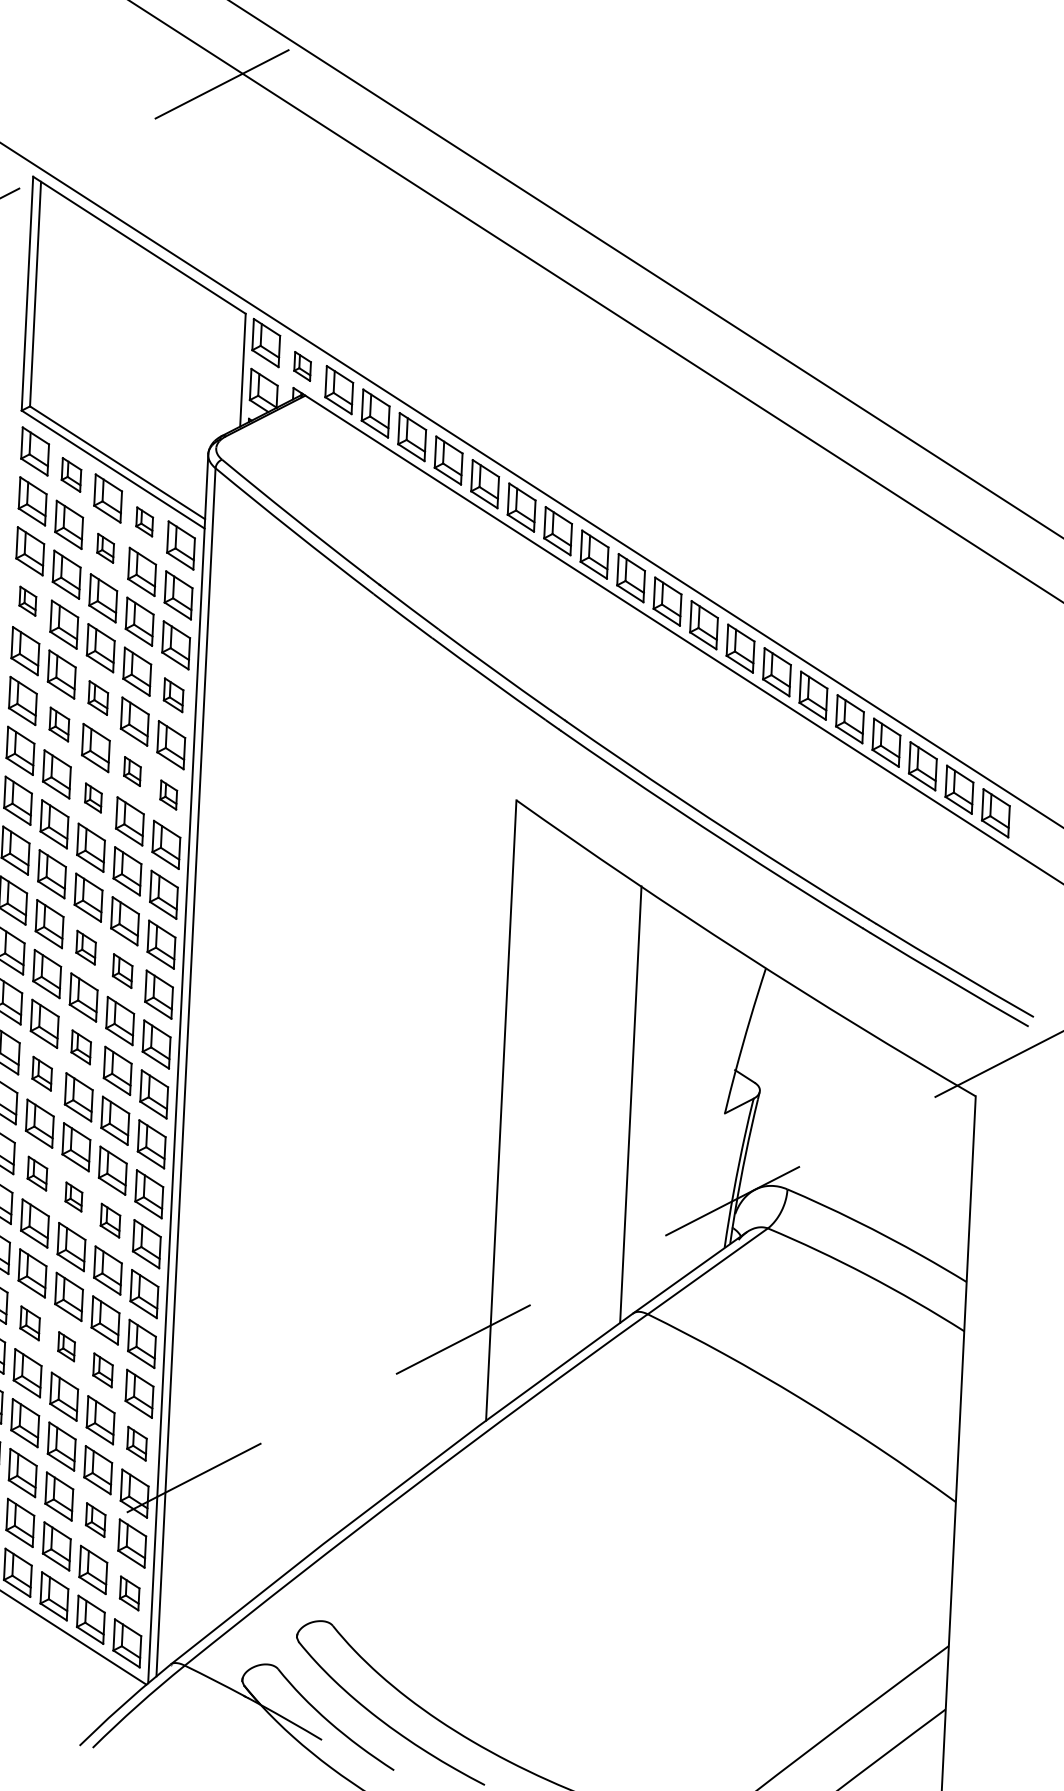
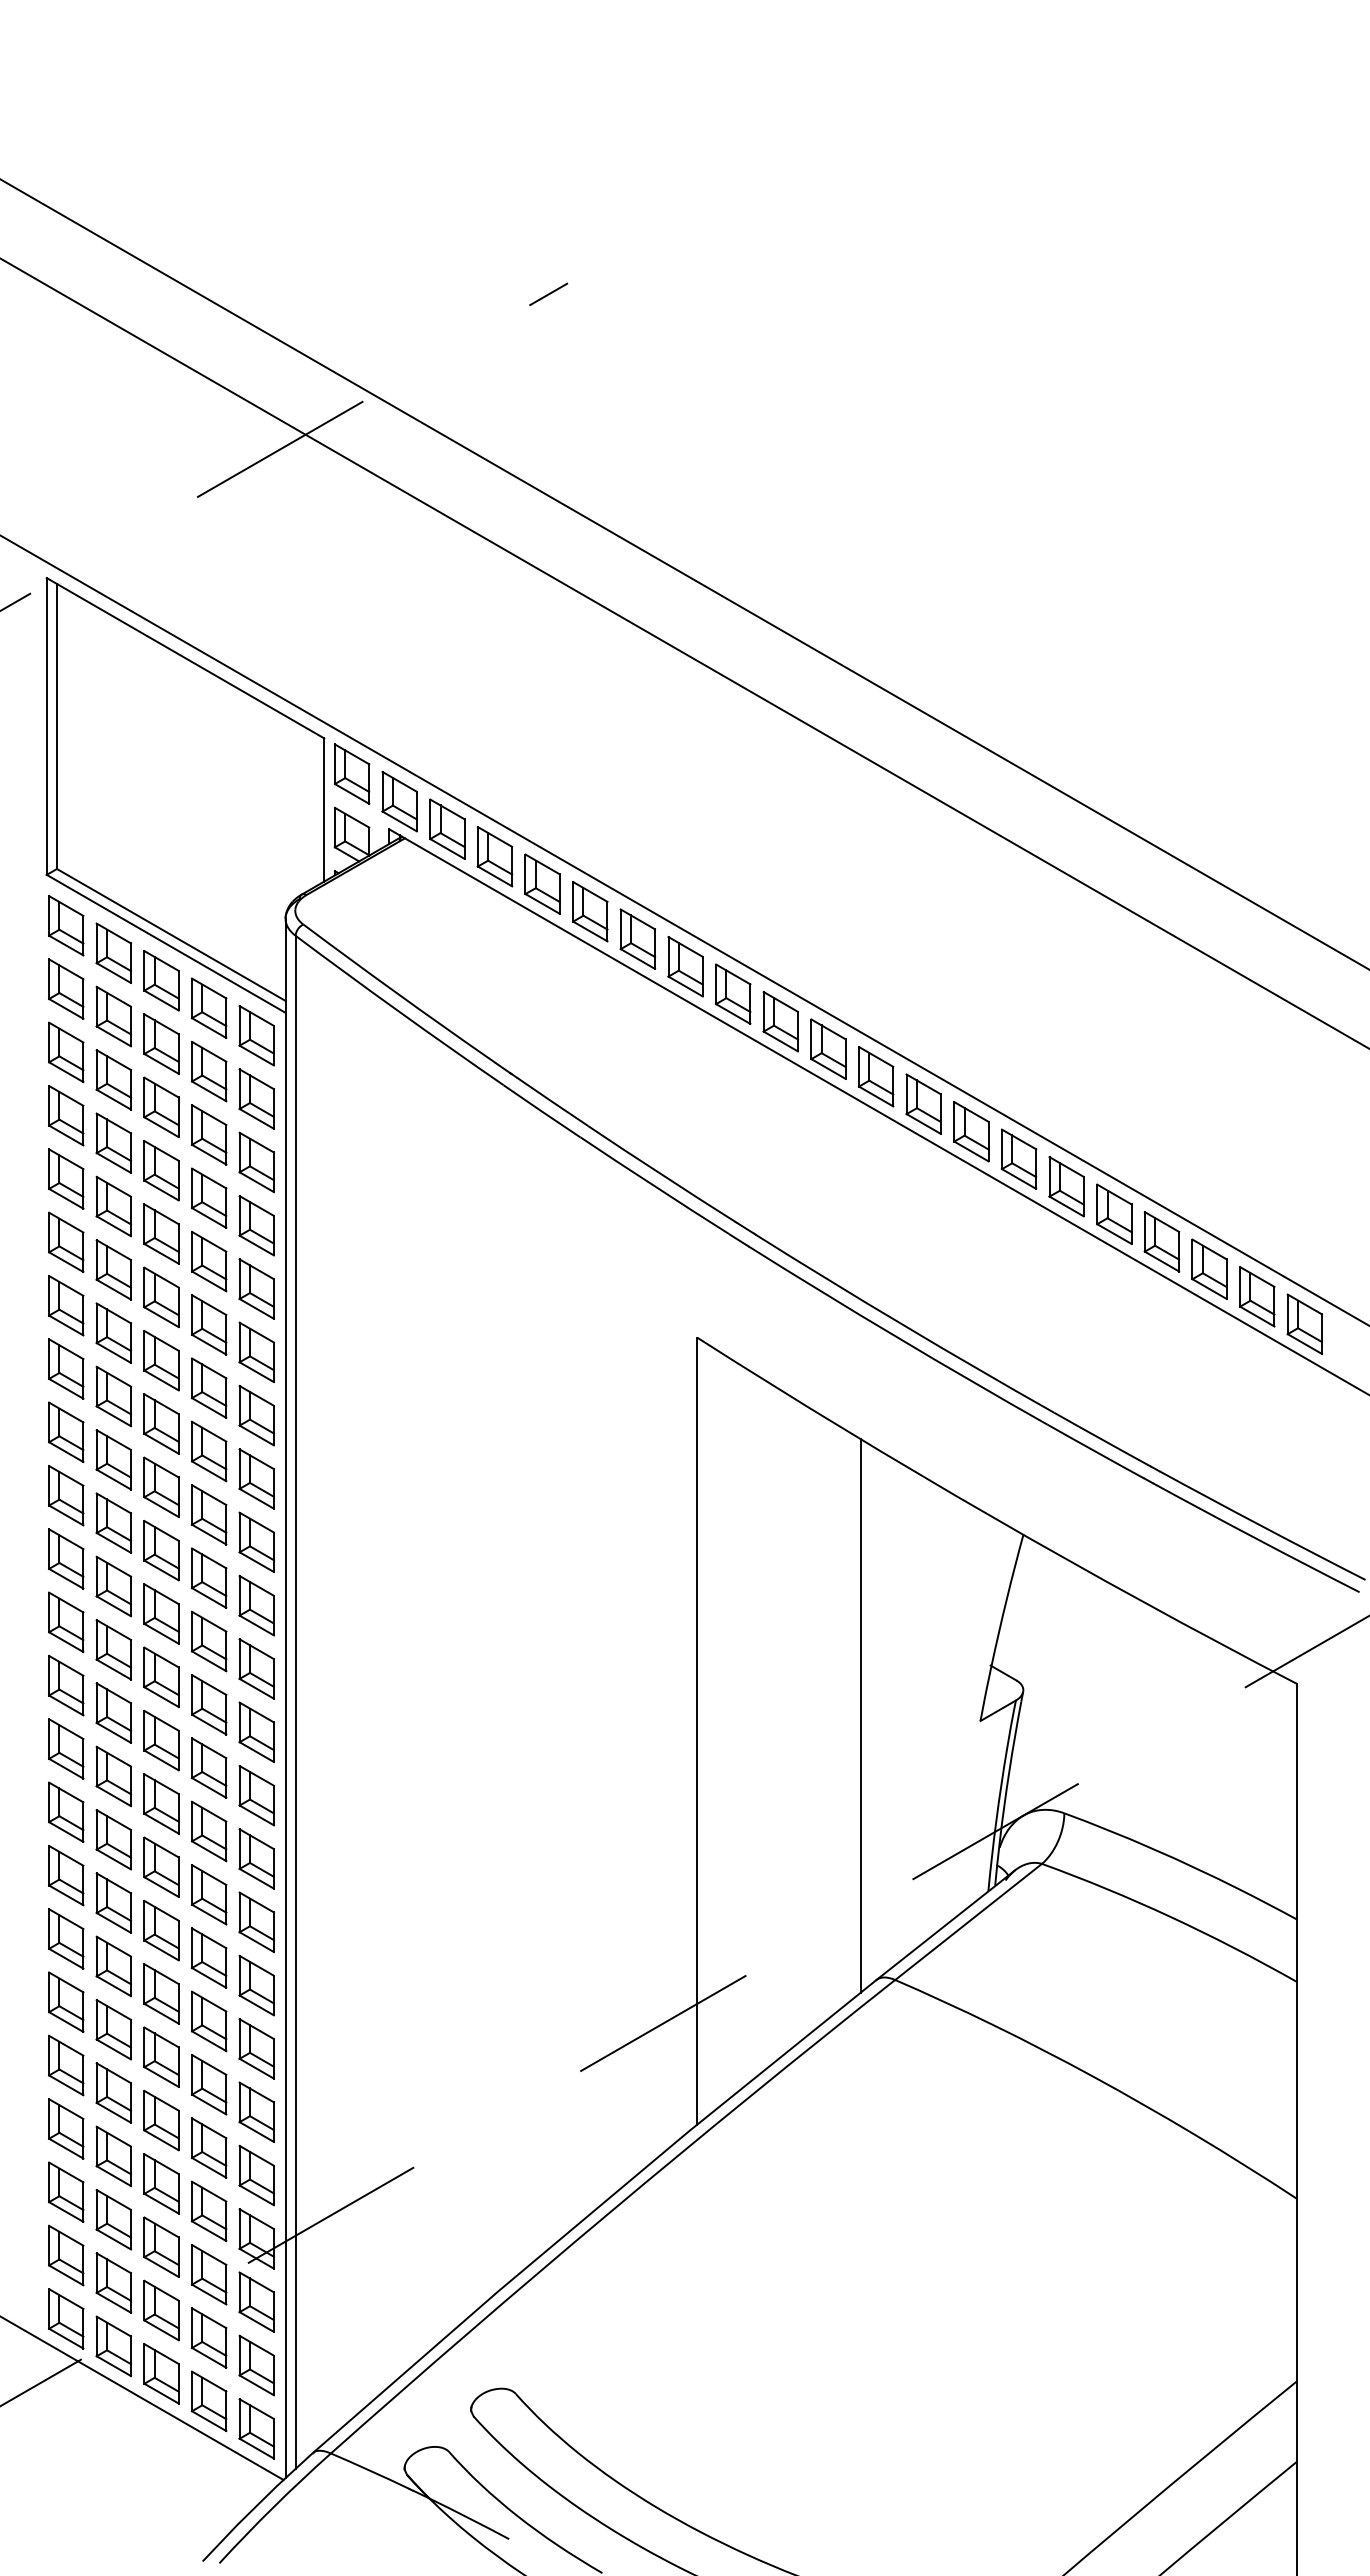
part: (302, 366) -> (399, 801), size x1.67
part: (71, 474) -> (113, 952), size x1.43
part: (144, 521) -> (209, 1007), size x1.67
part: (105, 547) -> (161, 1043), size x1.67
part: (28, 601) -> (66, 1115), size x1.67
part: (173, 695) -> (256, 1225), size x1.43
part: (98, 697) -> (161, 1233), size x1.43
part: (59, 724) -> (113, 1269), size x1.43
part: (132, 771) -> (209, 1324), size x1.67
part: (168, 795) -> (256, 1352), size x1.67
part: (93, 797) -> (161, 1360), size x1.67
part: (86, 947) -> (161, 1550), size x1.43
part: (122, 970) -> (209, 1577), size x1.43
part: (81, 1046) -> (161, 1676), size x1.43
part: (42, 1073) -> (113, 1712), size x1.43
part: (37, 1173) -> (113, 1839), size x1.43
part: (73, 1196) -> (161, 1866), size x1.67
part: (110, 1220) -> (209, 1894), size x1.43
part: (29, 1323) -> (113, 2029), size x1.43
part: (66, 1346) -> (161, 2056), size x1.67
part: (102, 1370) -> (208, 2084), size x1.43
part: (136, 1443) -> (256, 2175), size x1.43
part: (95, 1519) -> (208, 2274), size x1.43
part: (129, 1593) -> (256, 2365), size x1.43

